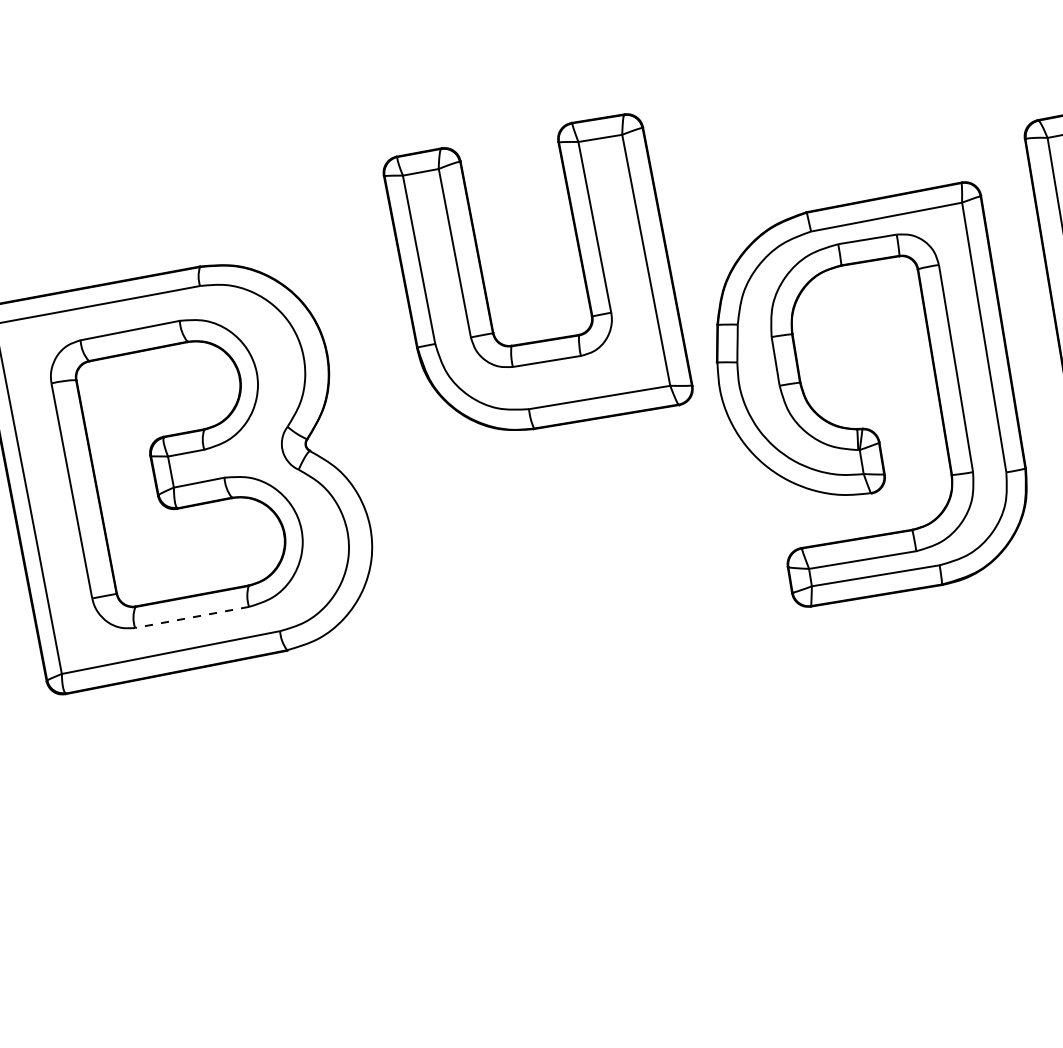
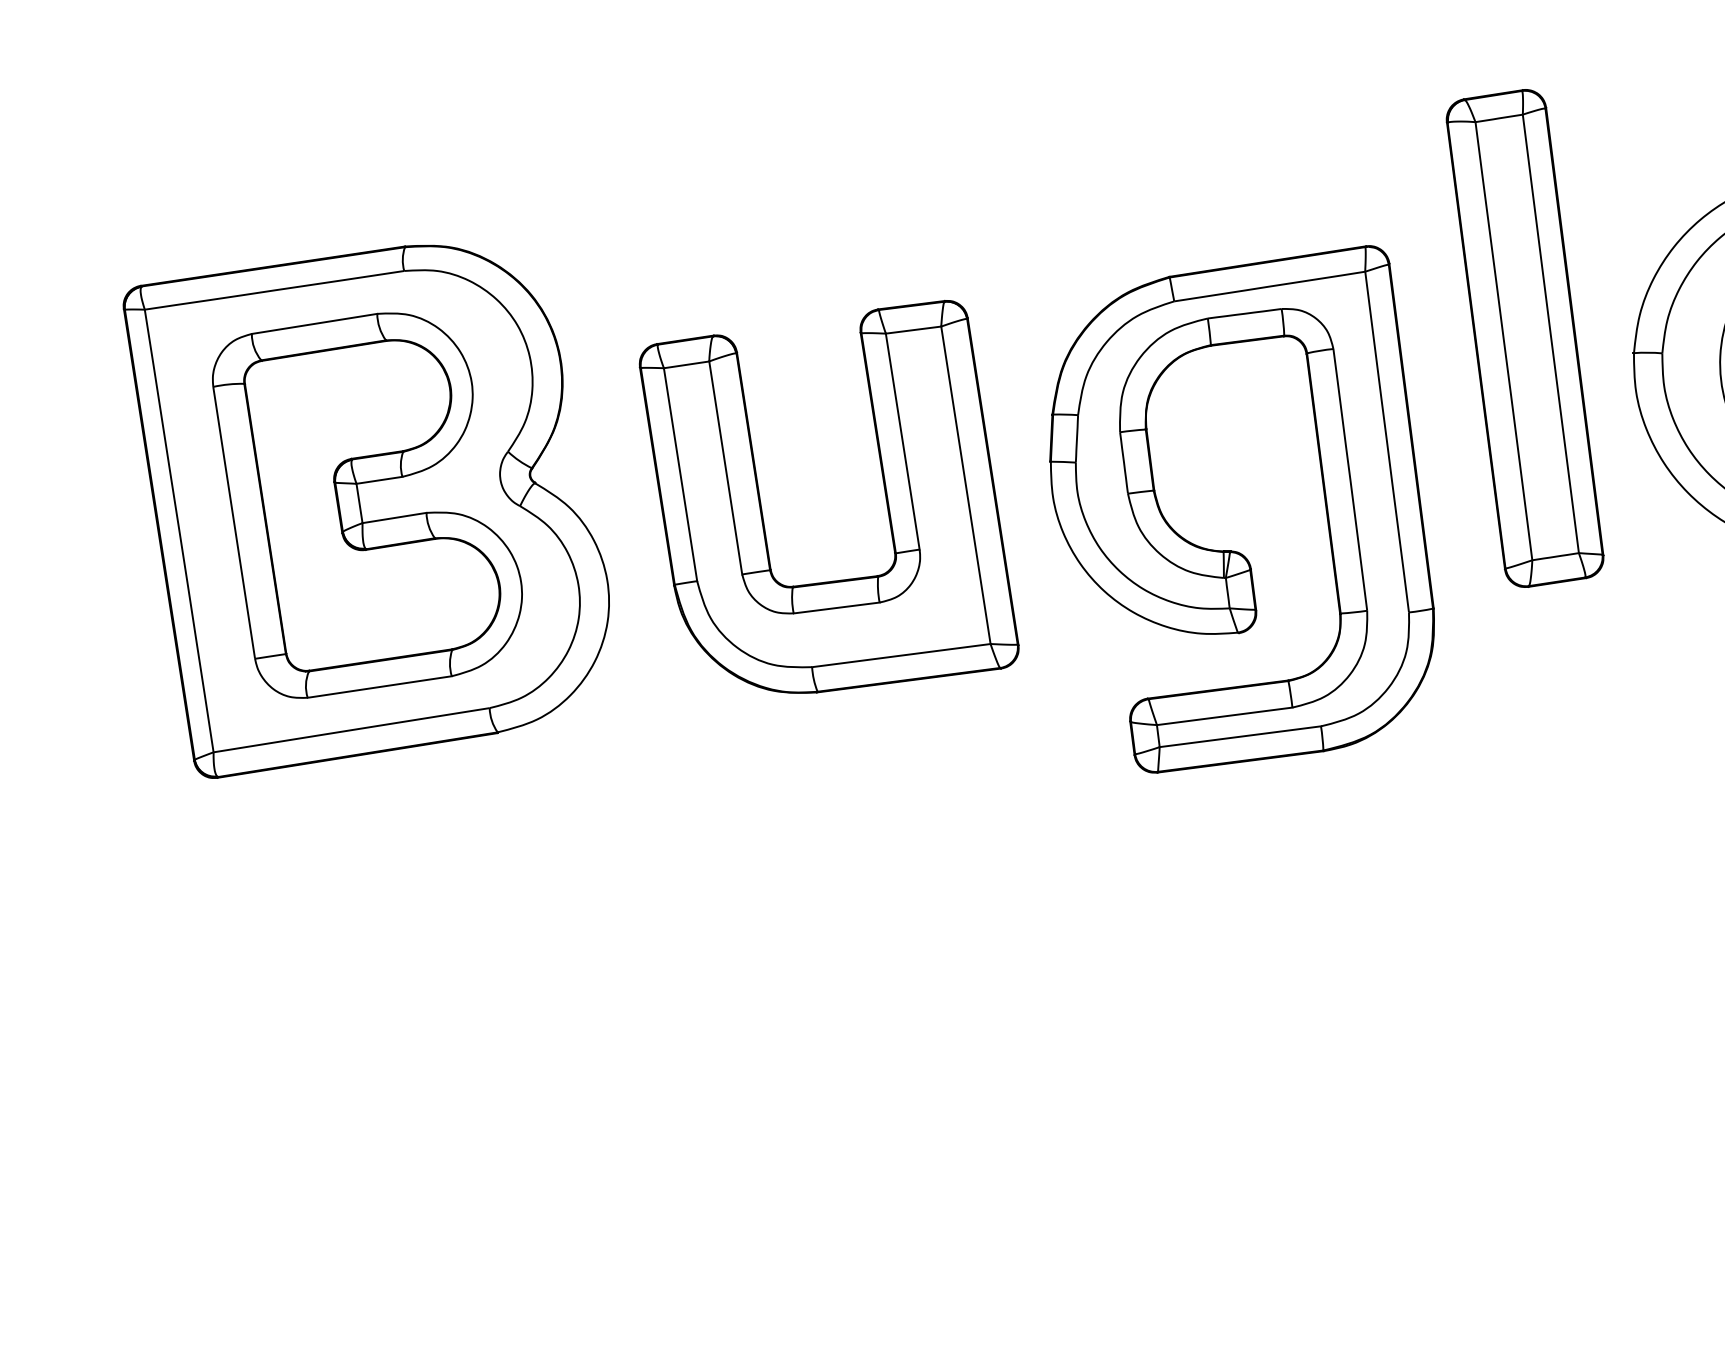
part: (580, 263) -> (883, 486), moved
part: (865, 427) -> (1234, 550), moved
line: (191, 617) -> (379, 687), dashed -> solid

